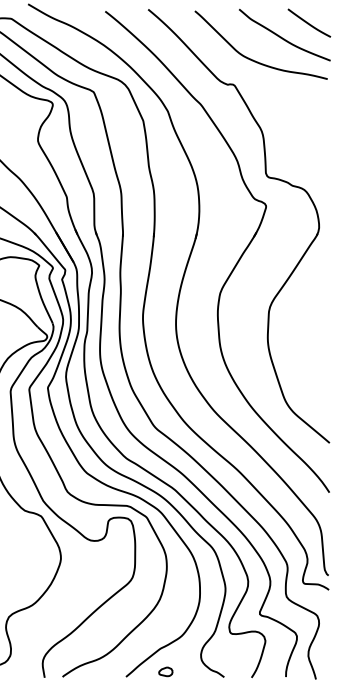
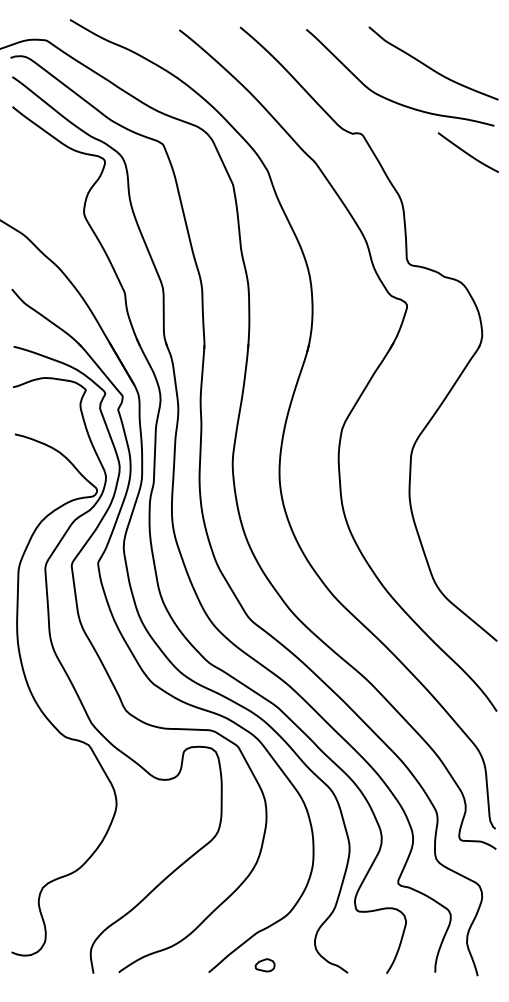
curve: (308, 23) -> (467, 152), moved

